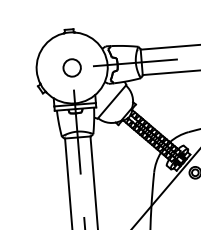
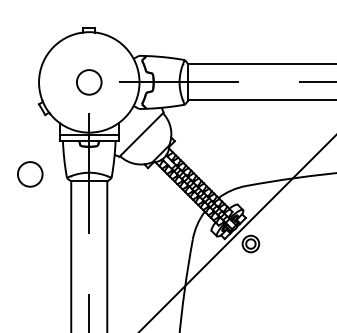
circle: (35, 136) -> (30, 174), added

